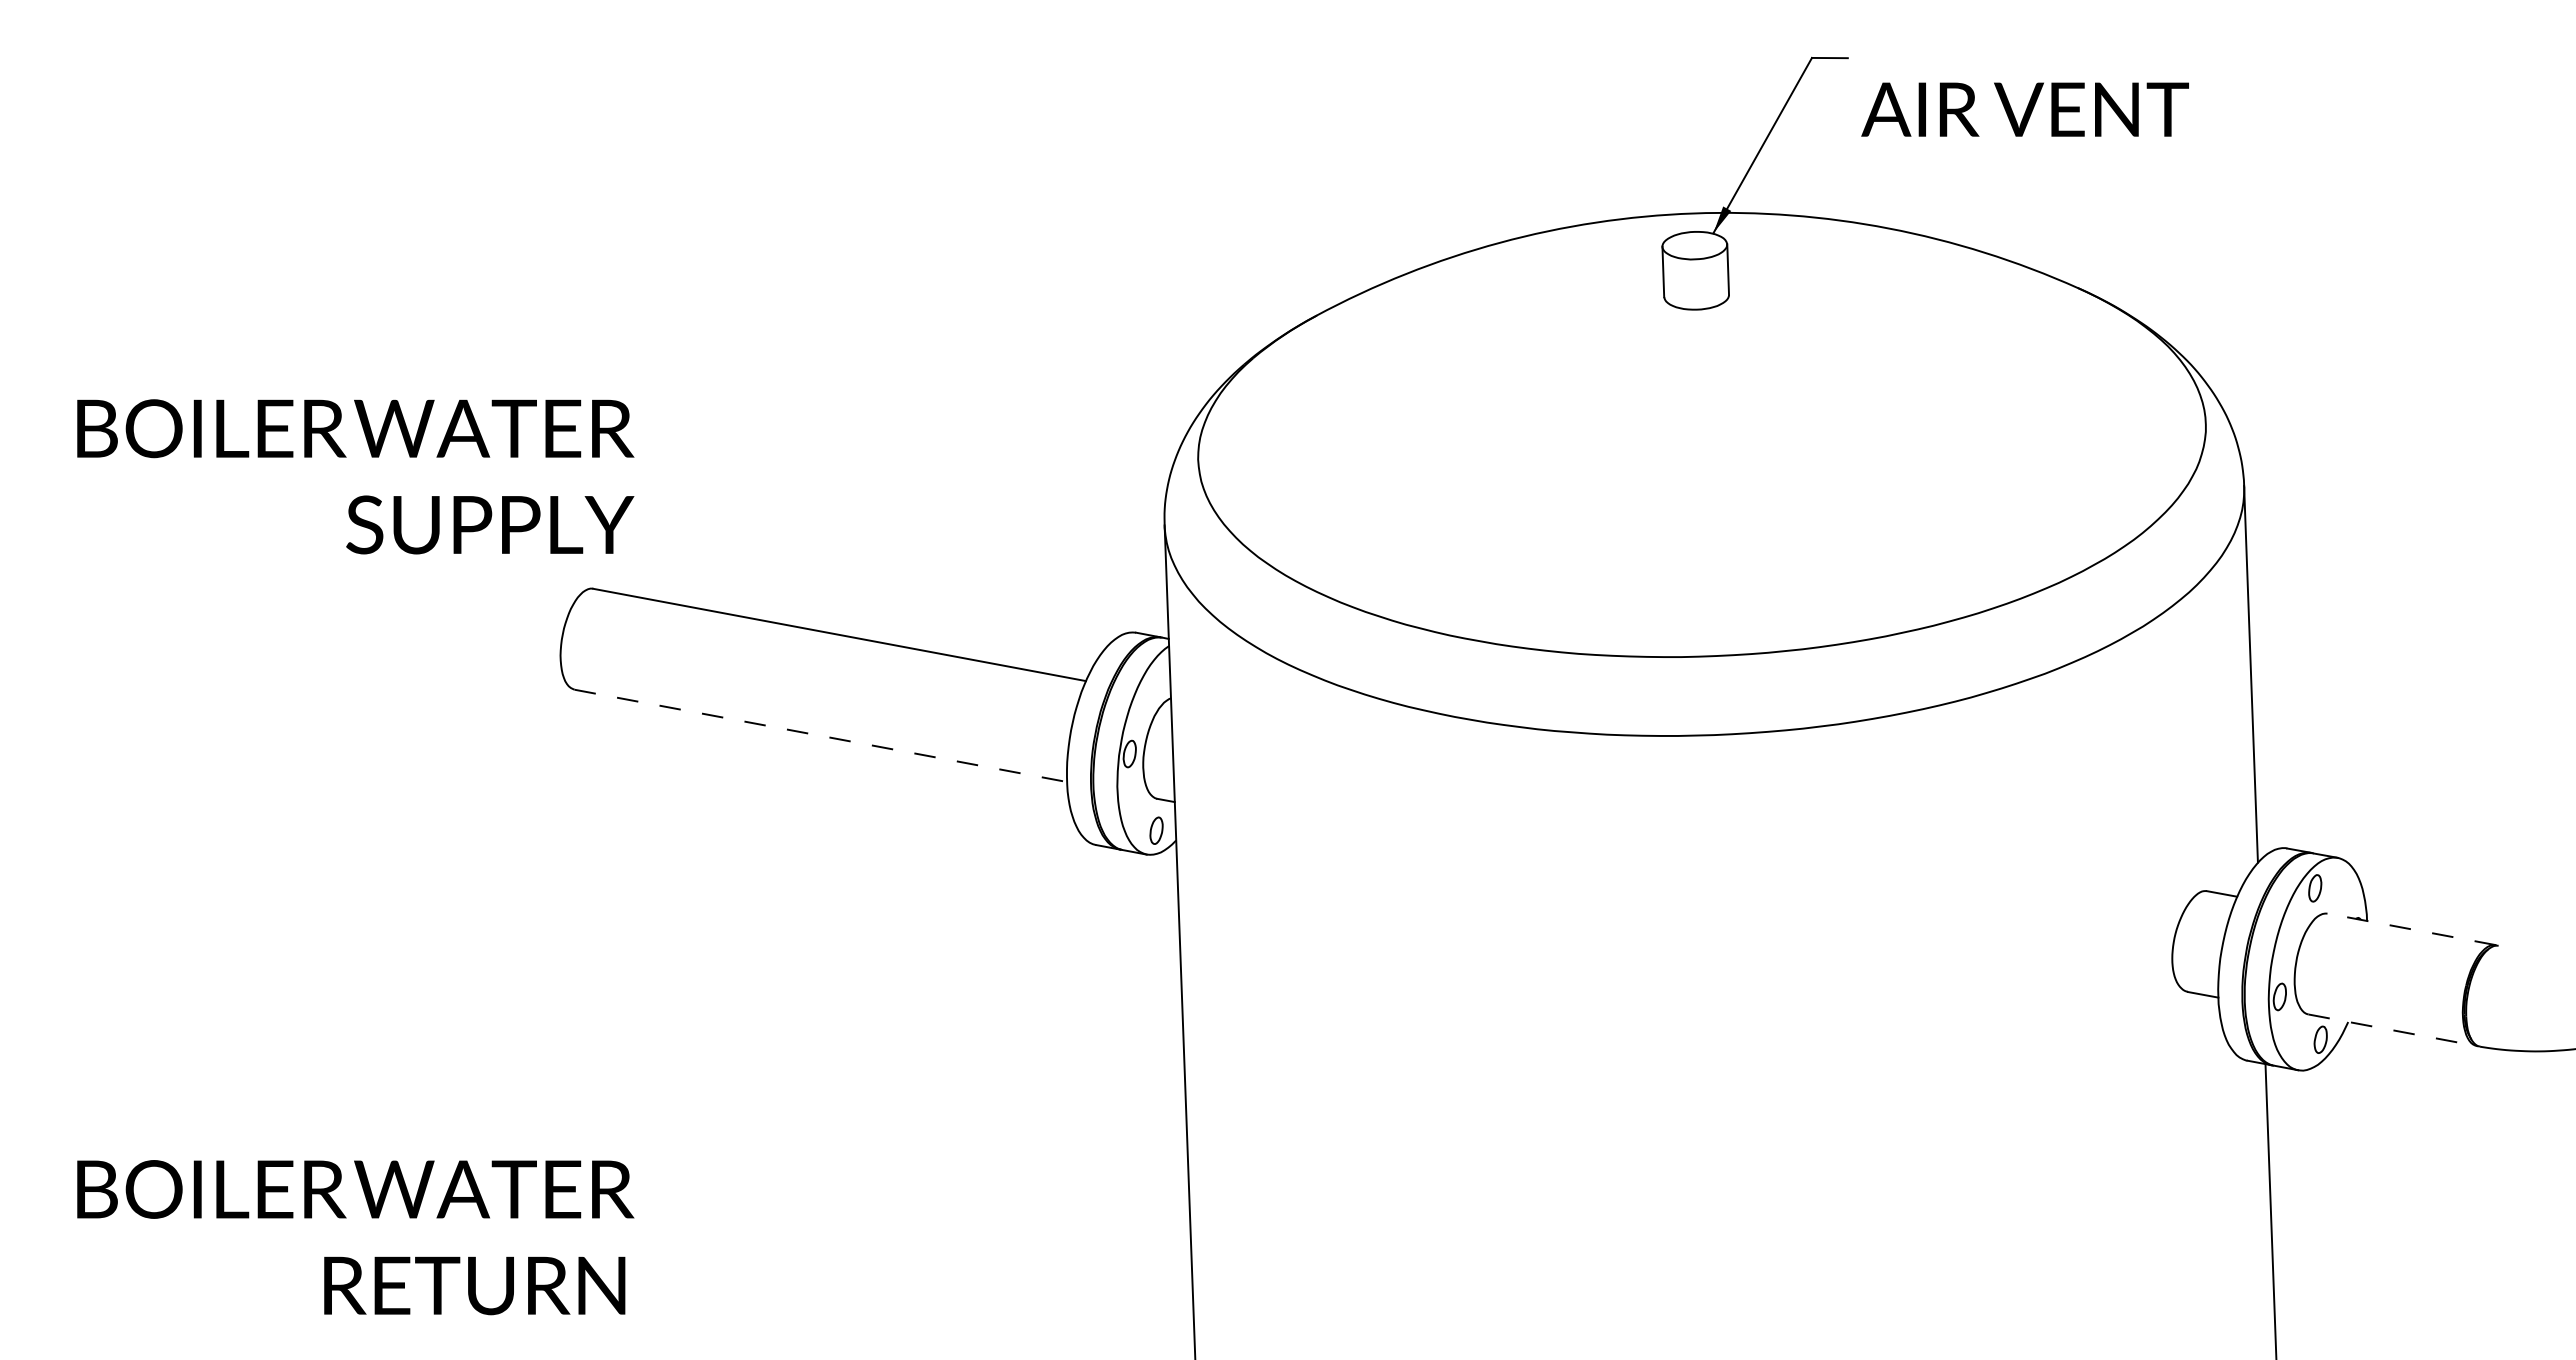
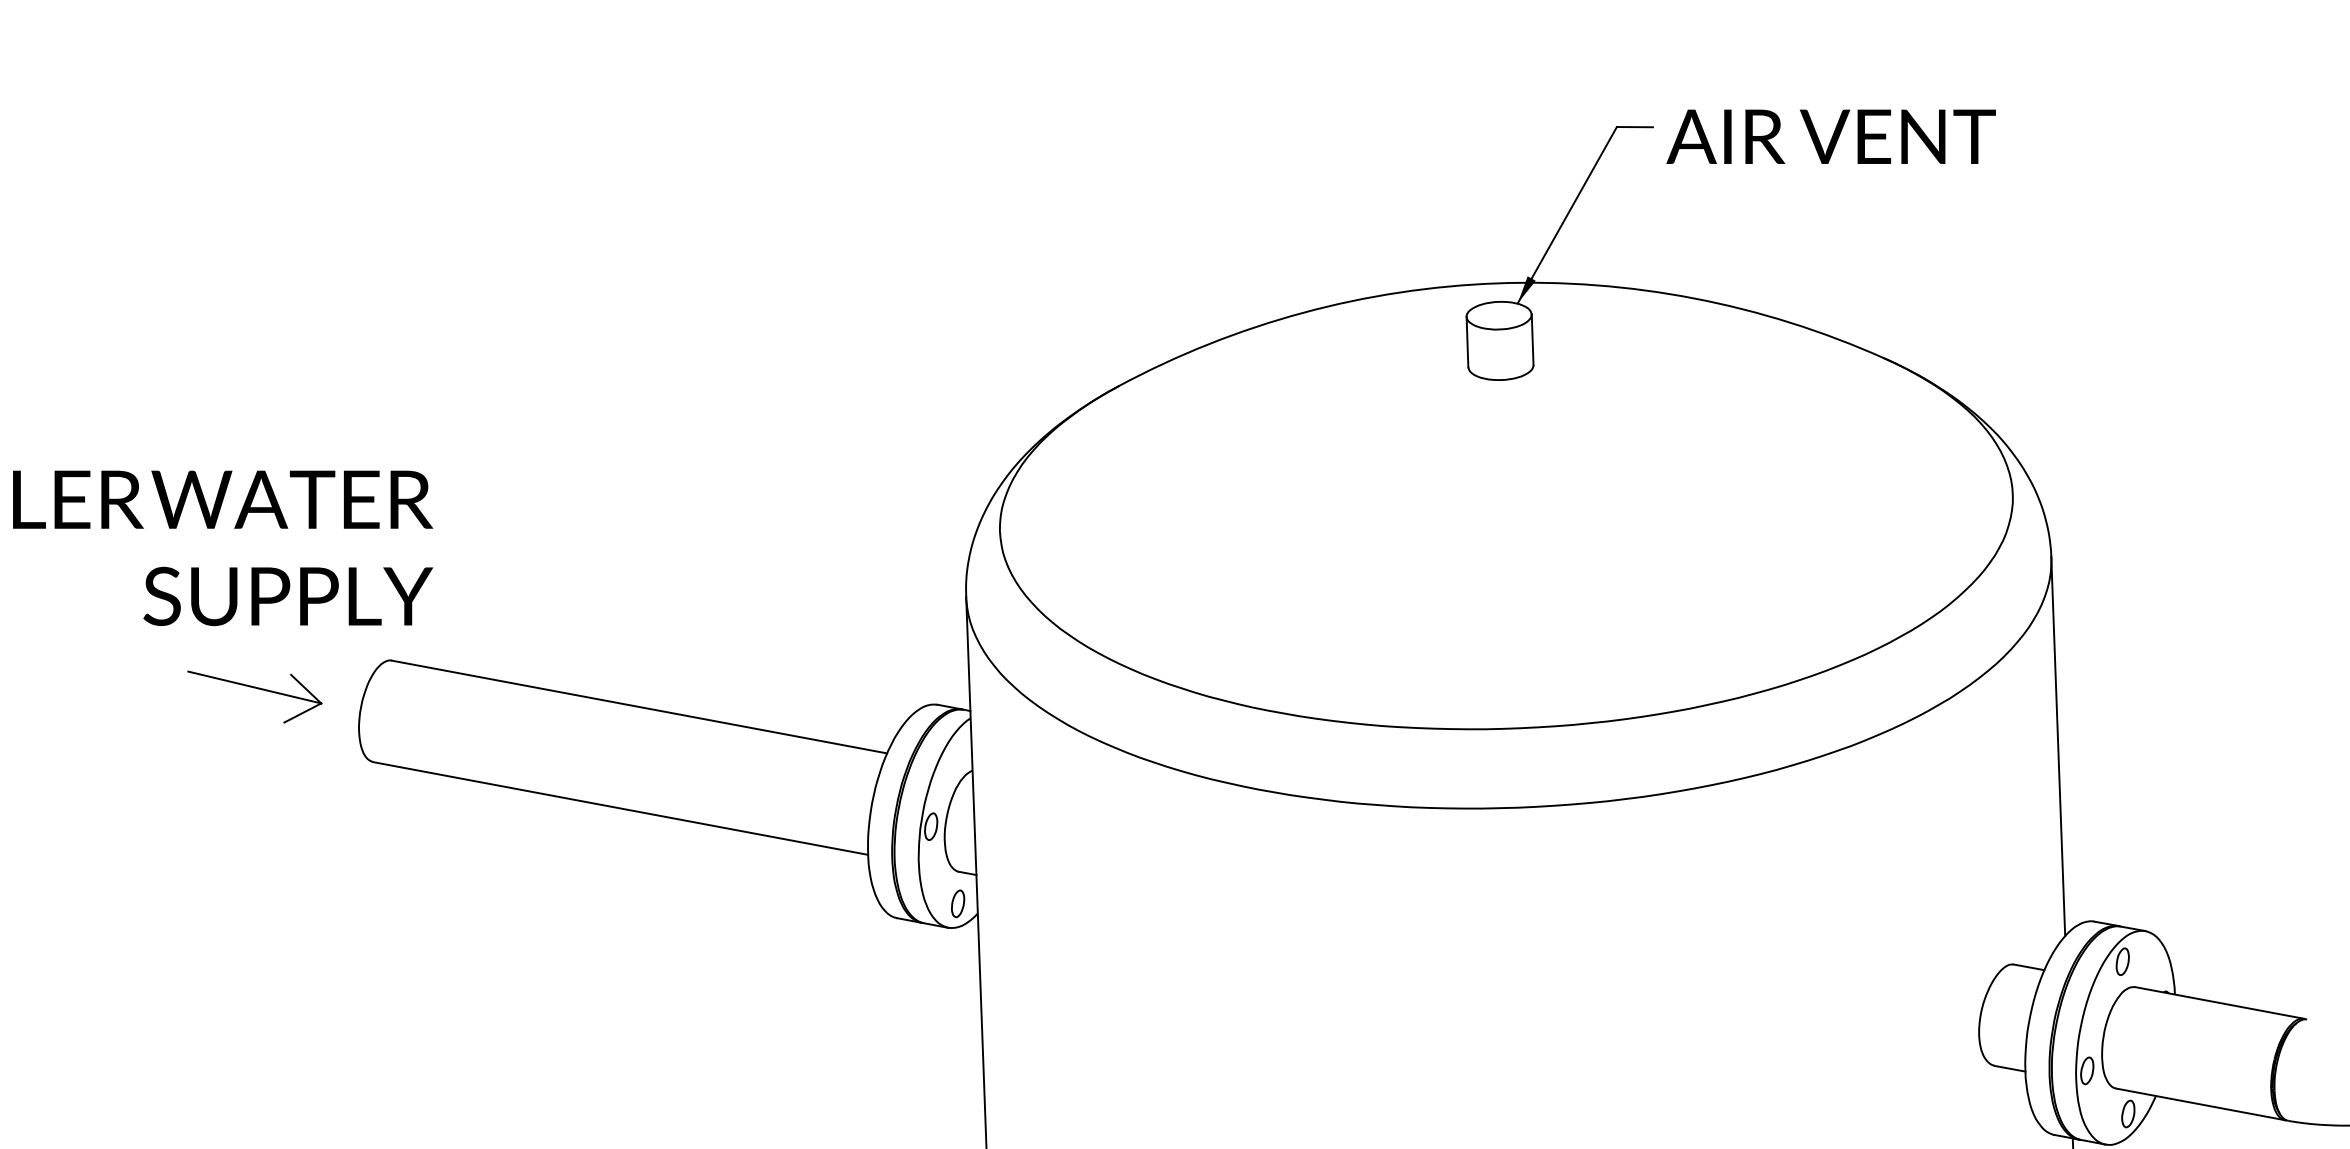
text: (2024, 109) -> (1830, 136), moved
part: (459, 617) -> (257, 689), added
line: (821, 735) -> (621, 808), dashed -> solid
line: (2411, 929) -> (2219, 1003), dashed -> solid
line: (2392, 1030) -> (2200, 1104), dashed -> solid

